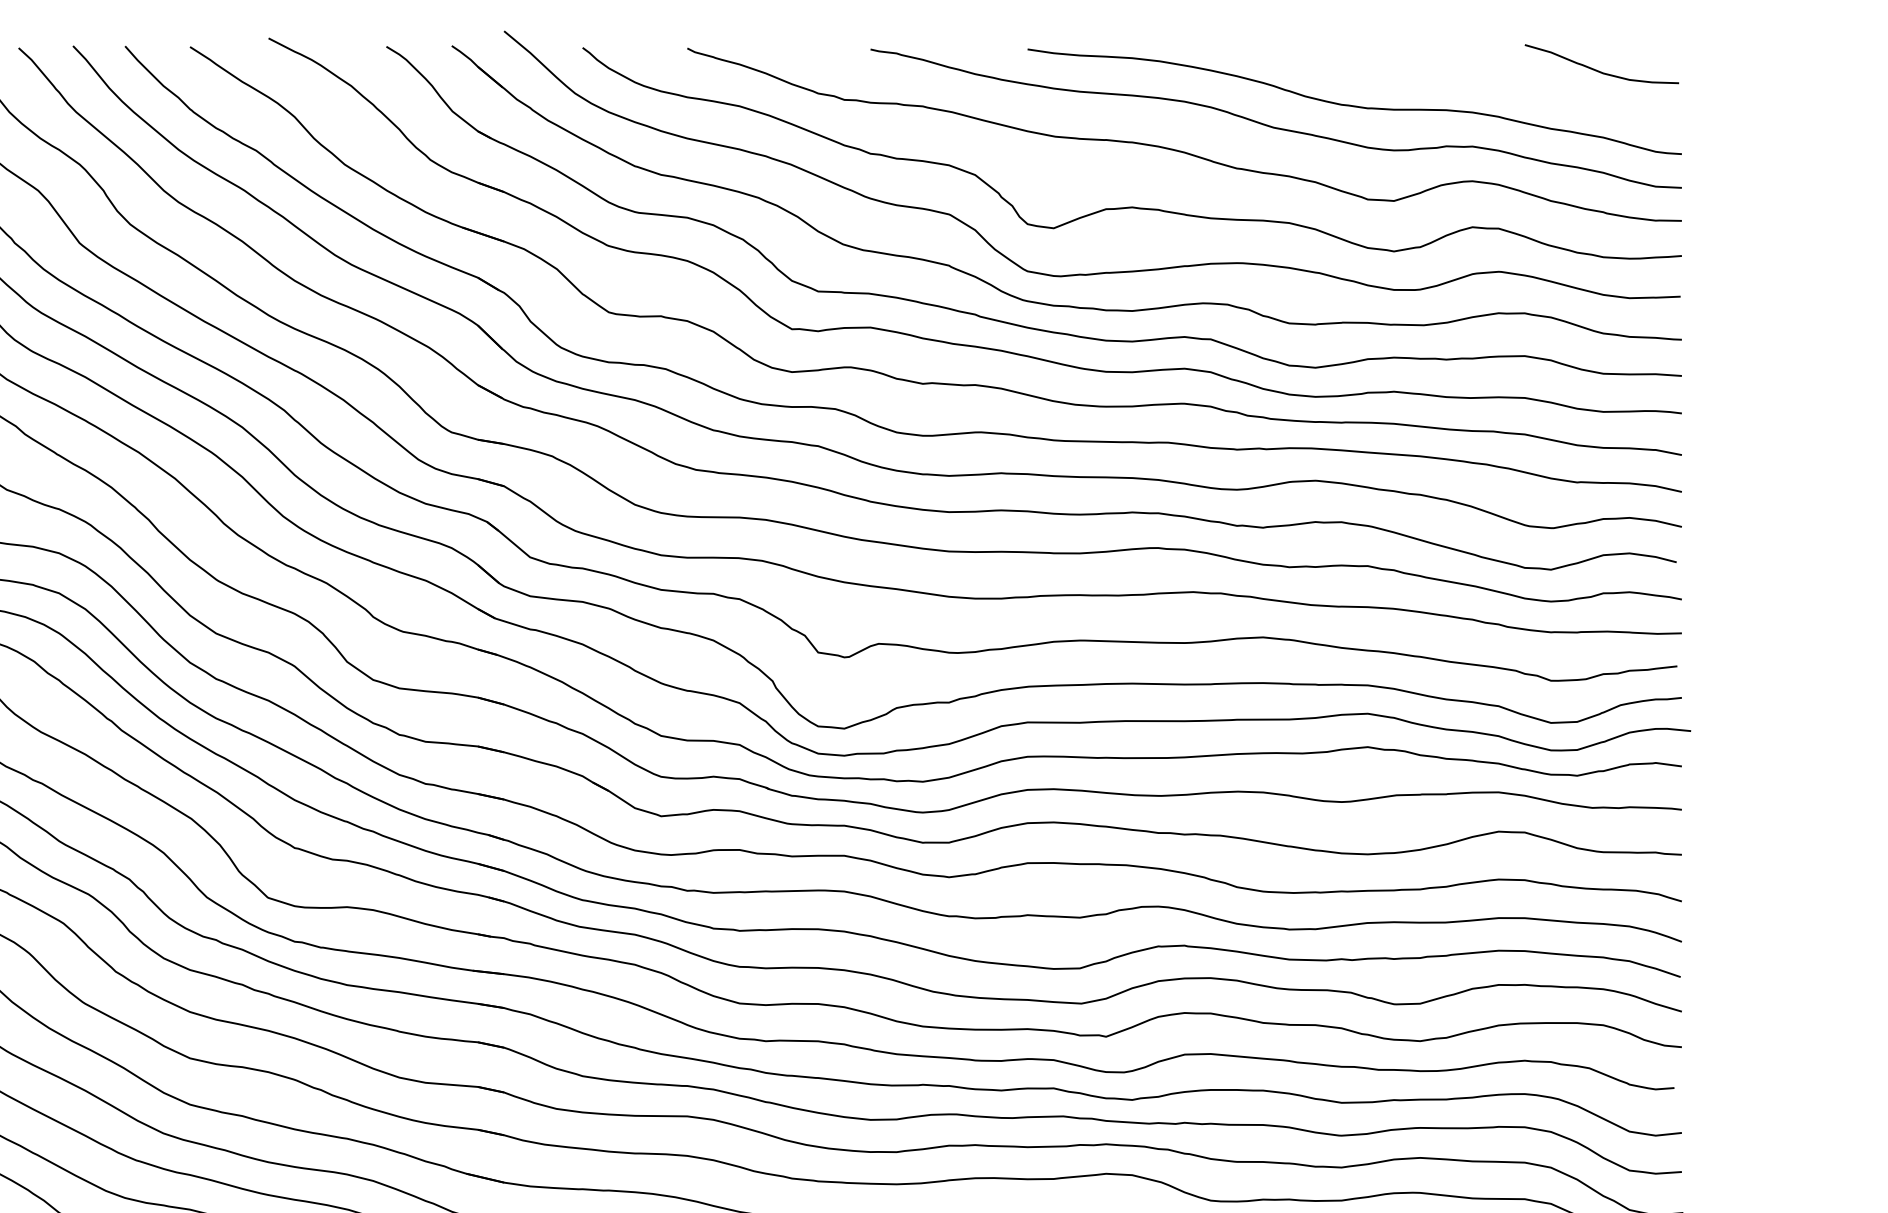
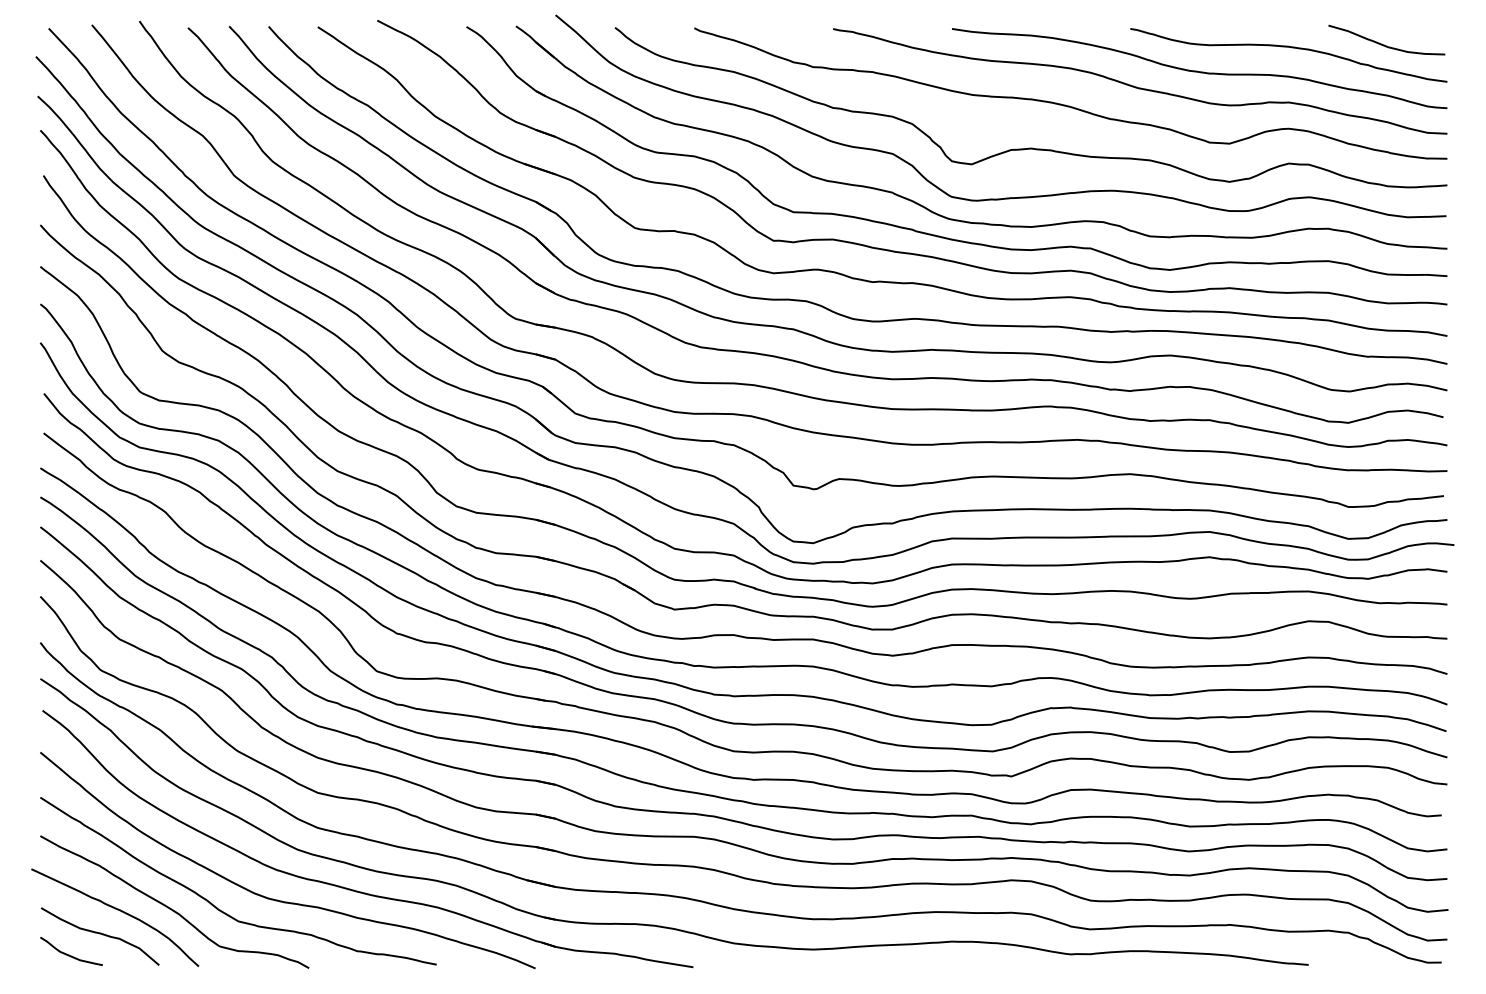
curve: (1476, 75) -> (1291, 48), added

